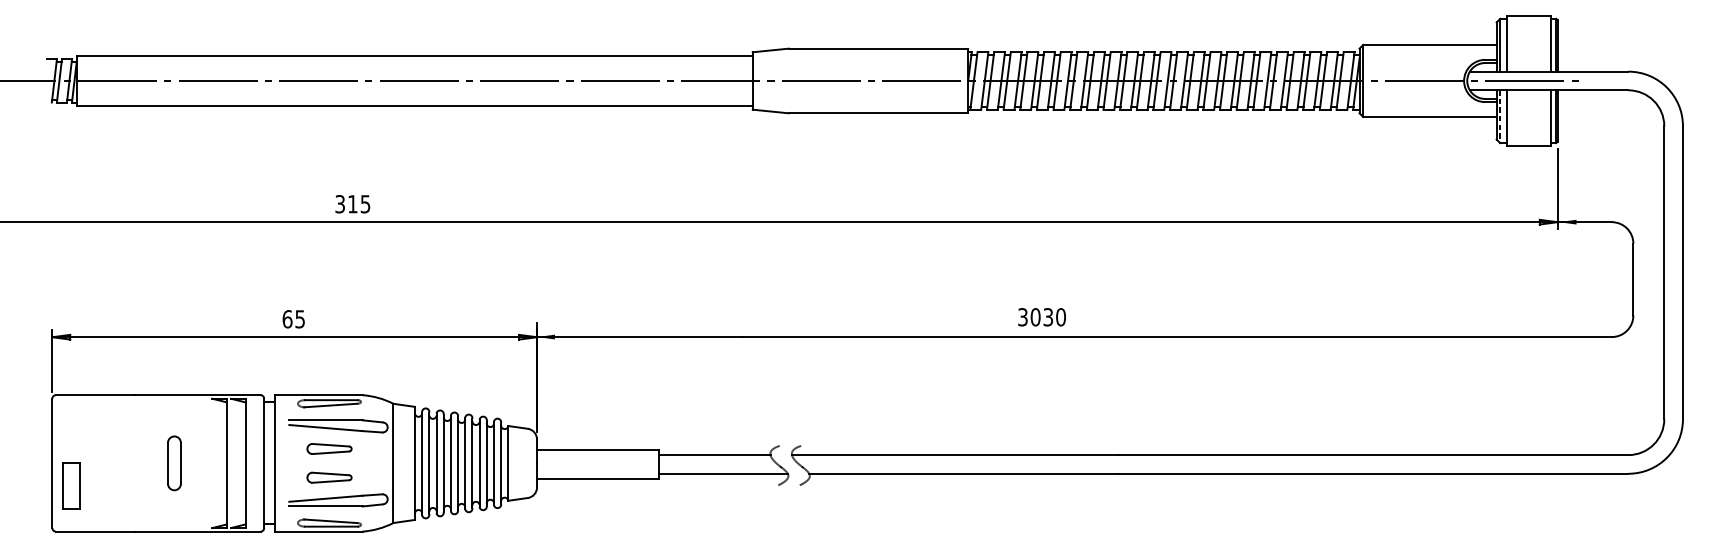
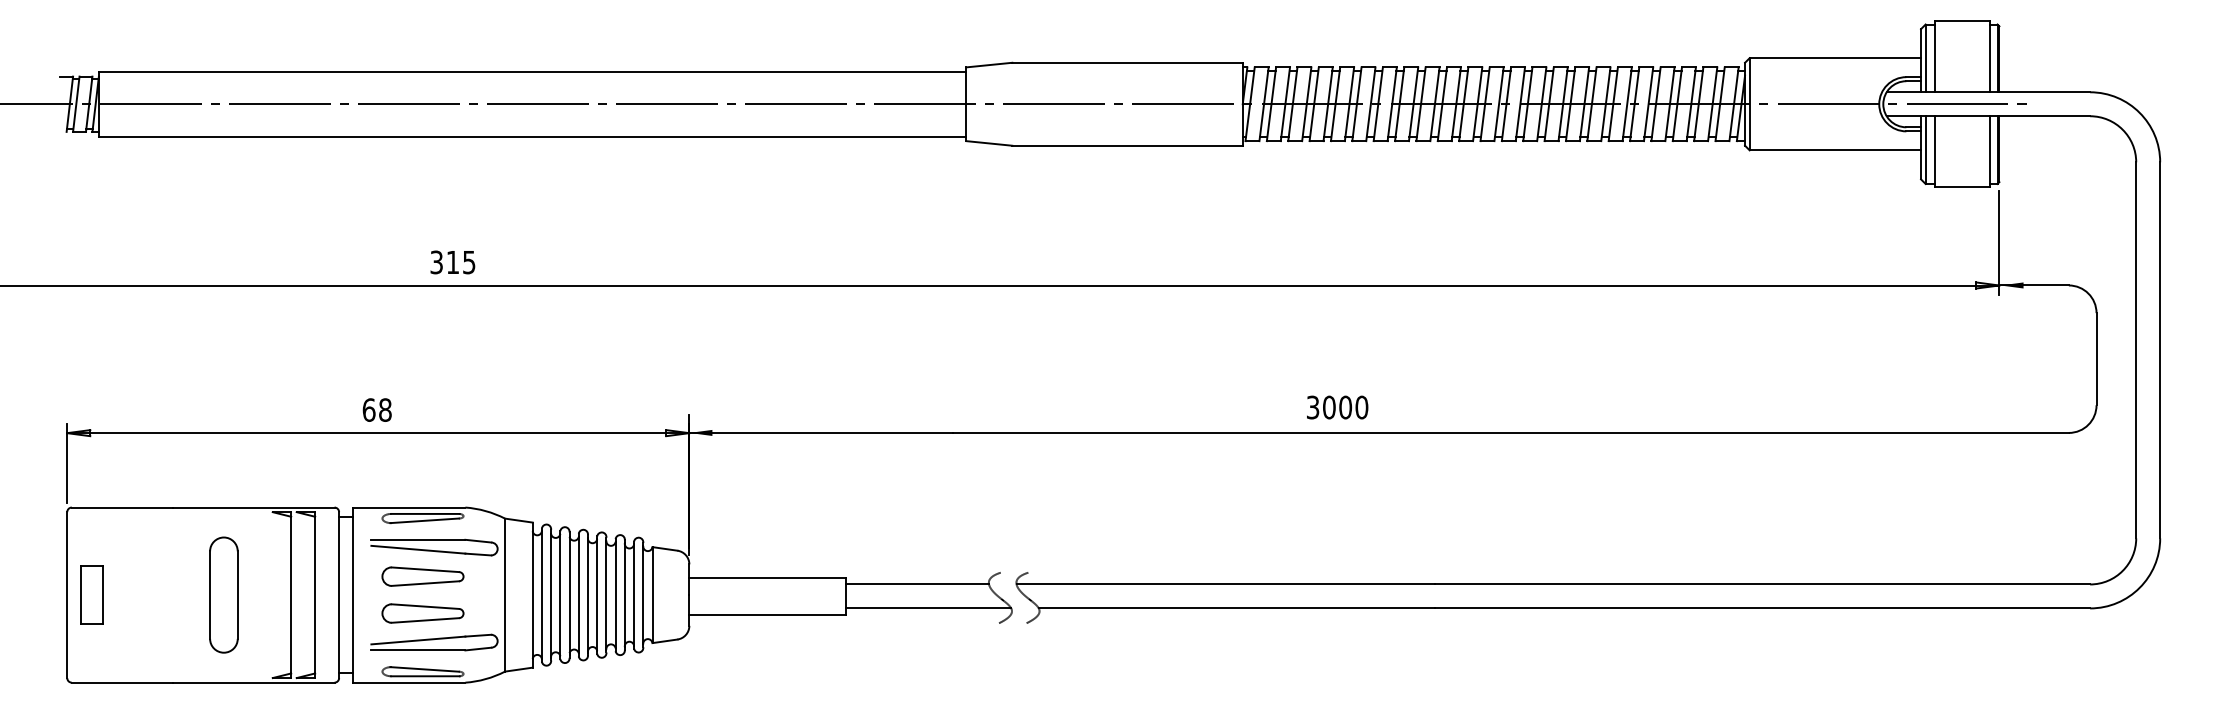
line: (1500, 117) -> (1925, 150), dashed -> solid
text: (1048, 317) -> (1345, 407), 3030 -> 3000
text: (300, 318) -> (385, 409), 65 -> 68
part: (329, 448) -> (422, 576), size x1.43
part: (174, 462) -> (223, 594), size x1.67
part: (329, 477) -> (422, 613), size x1.43
part: (71, 485) -> (91, 594), moved

